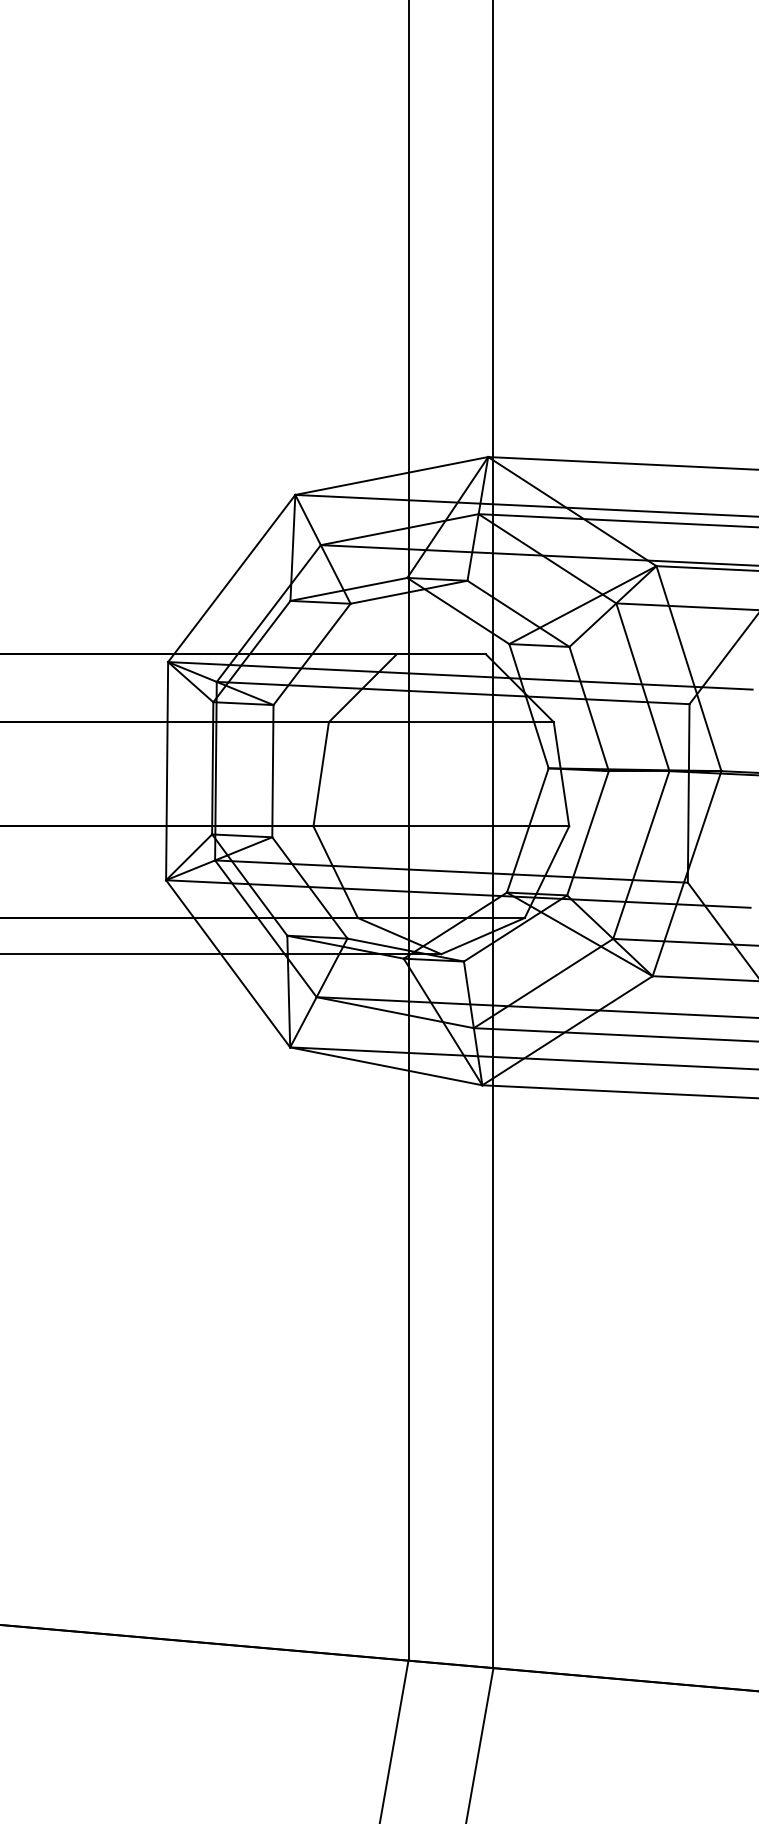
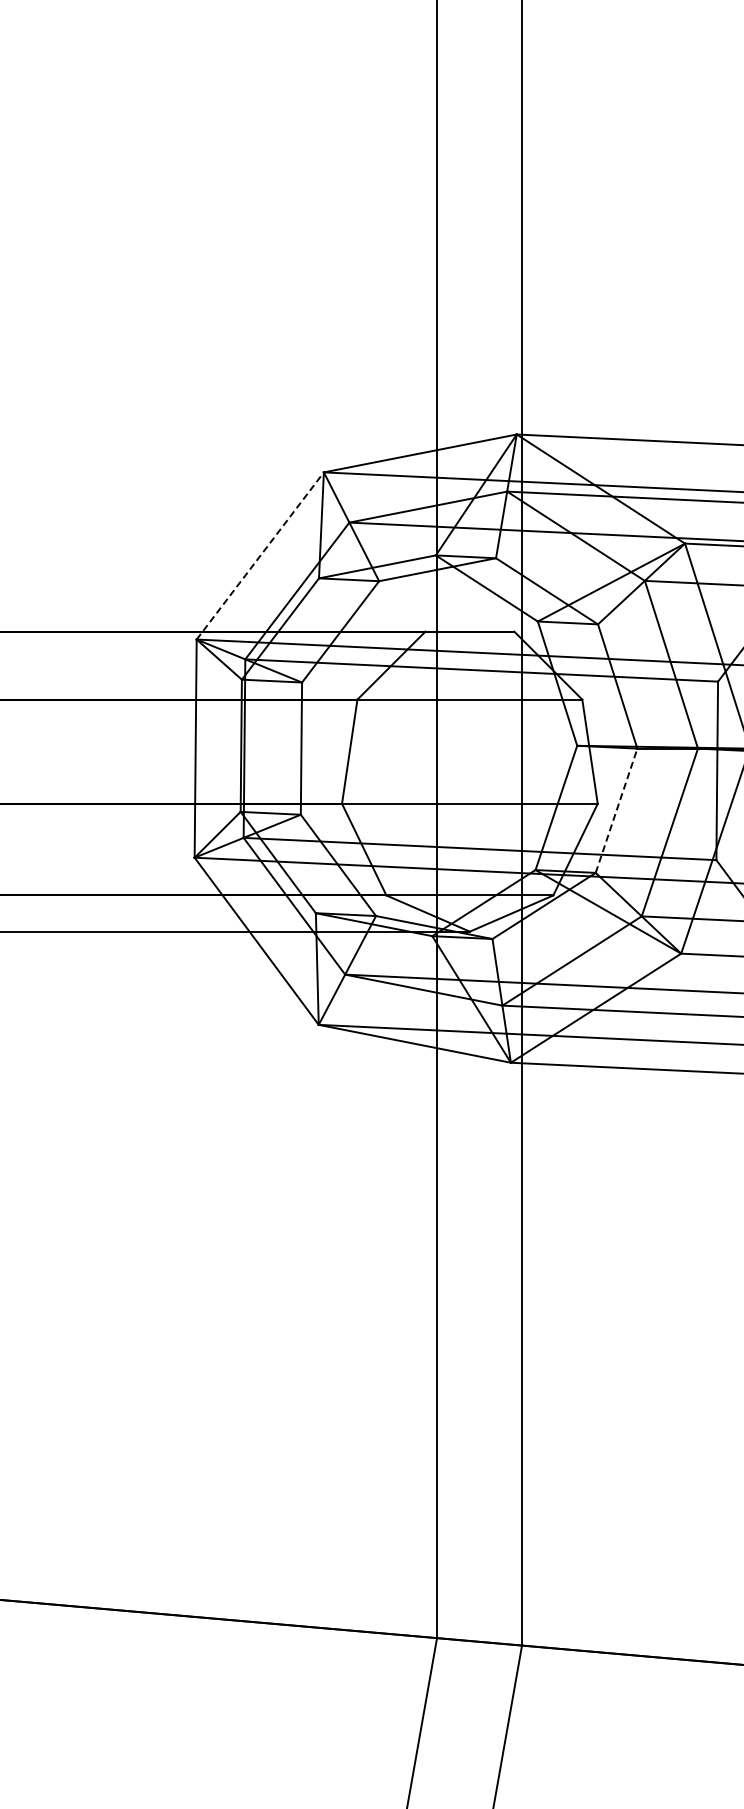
line: (232, 578) -> (261, 555), solid -> dashed
line: (588, 833) -> (617, 810), solid -> dashed

